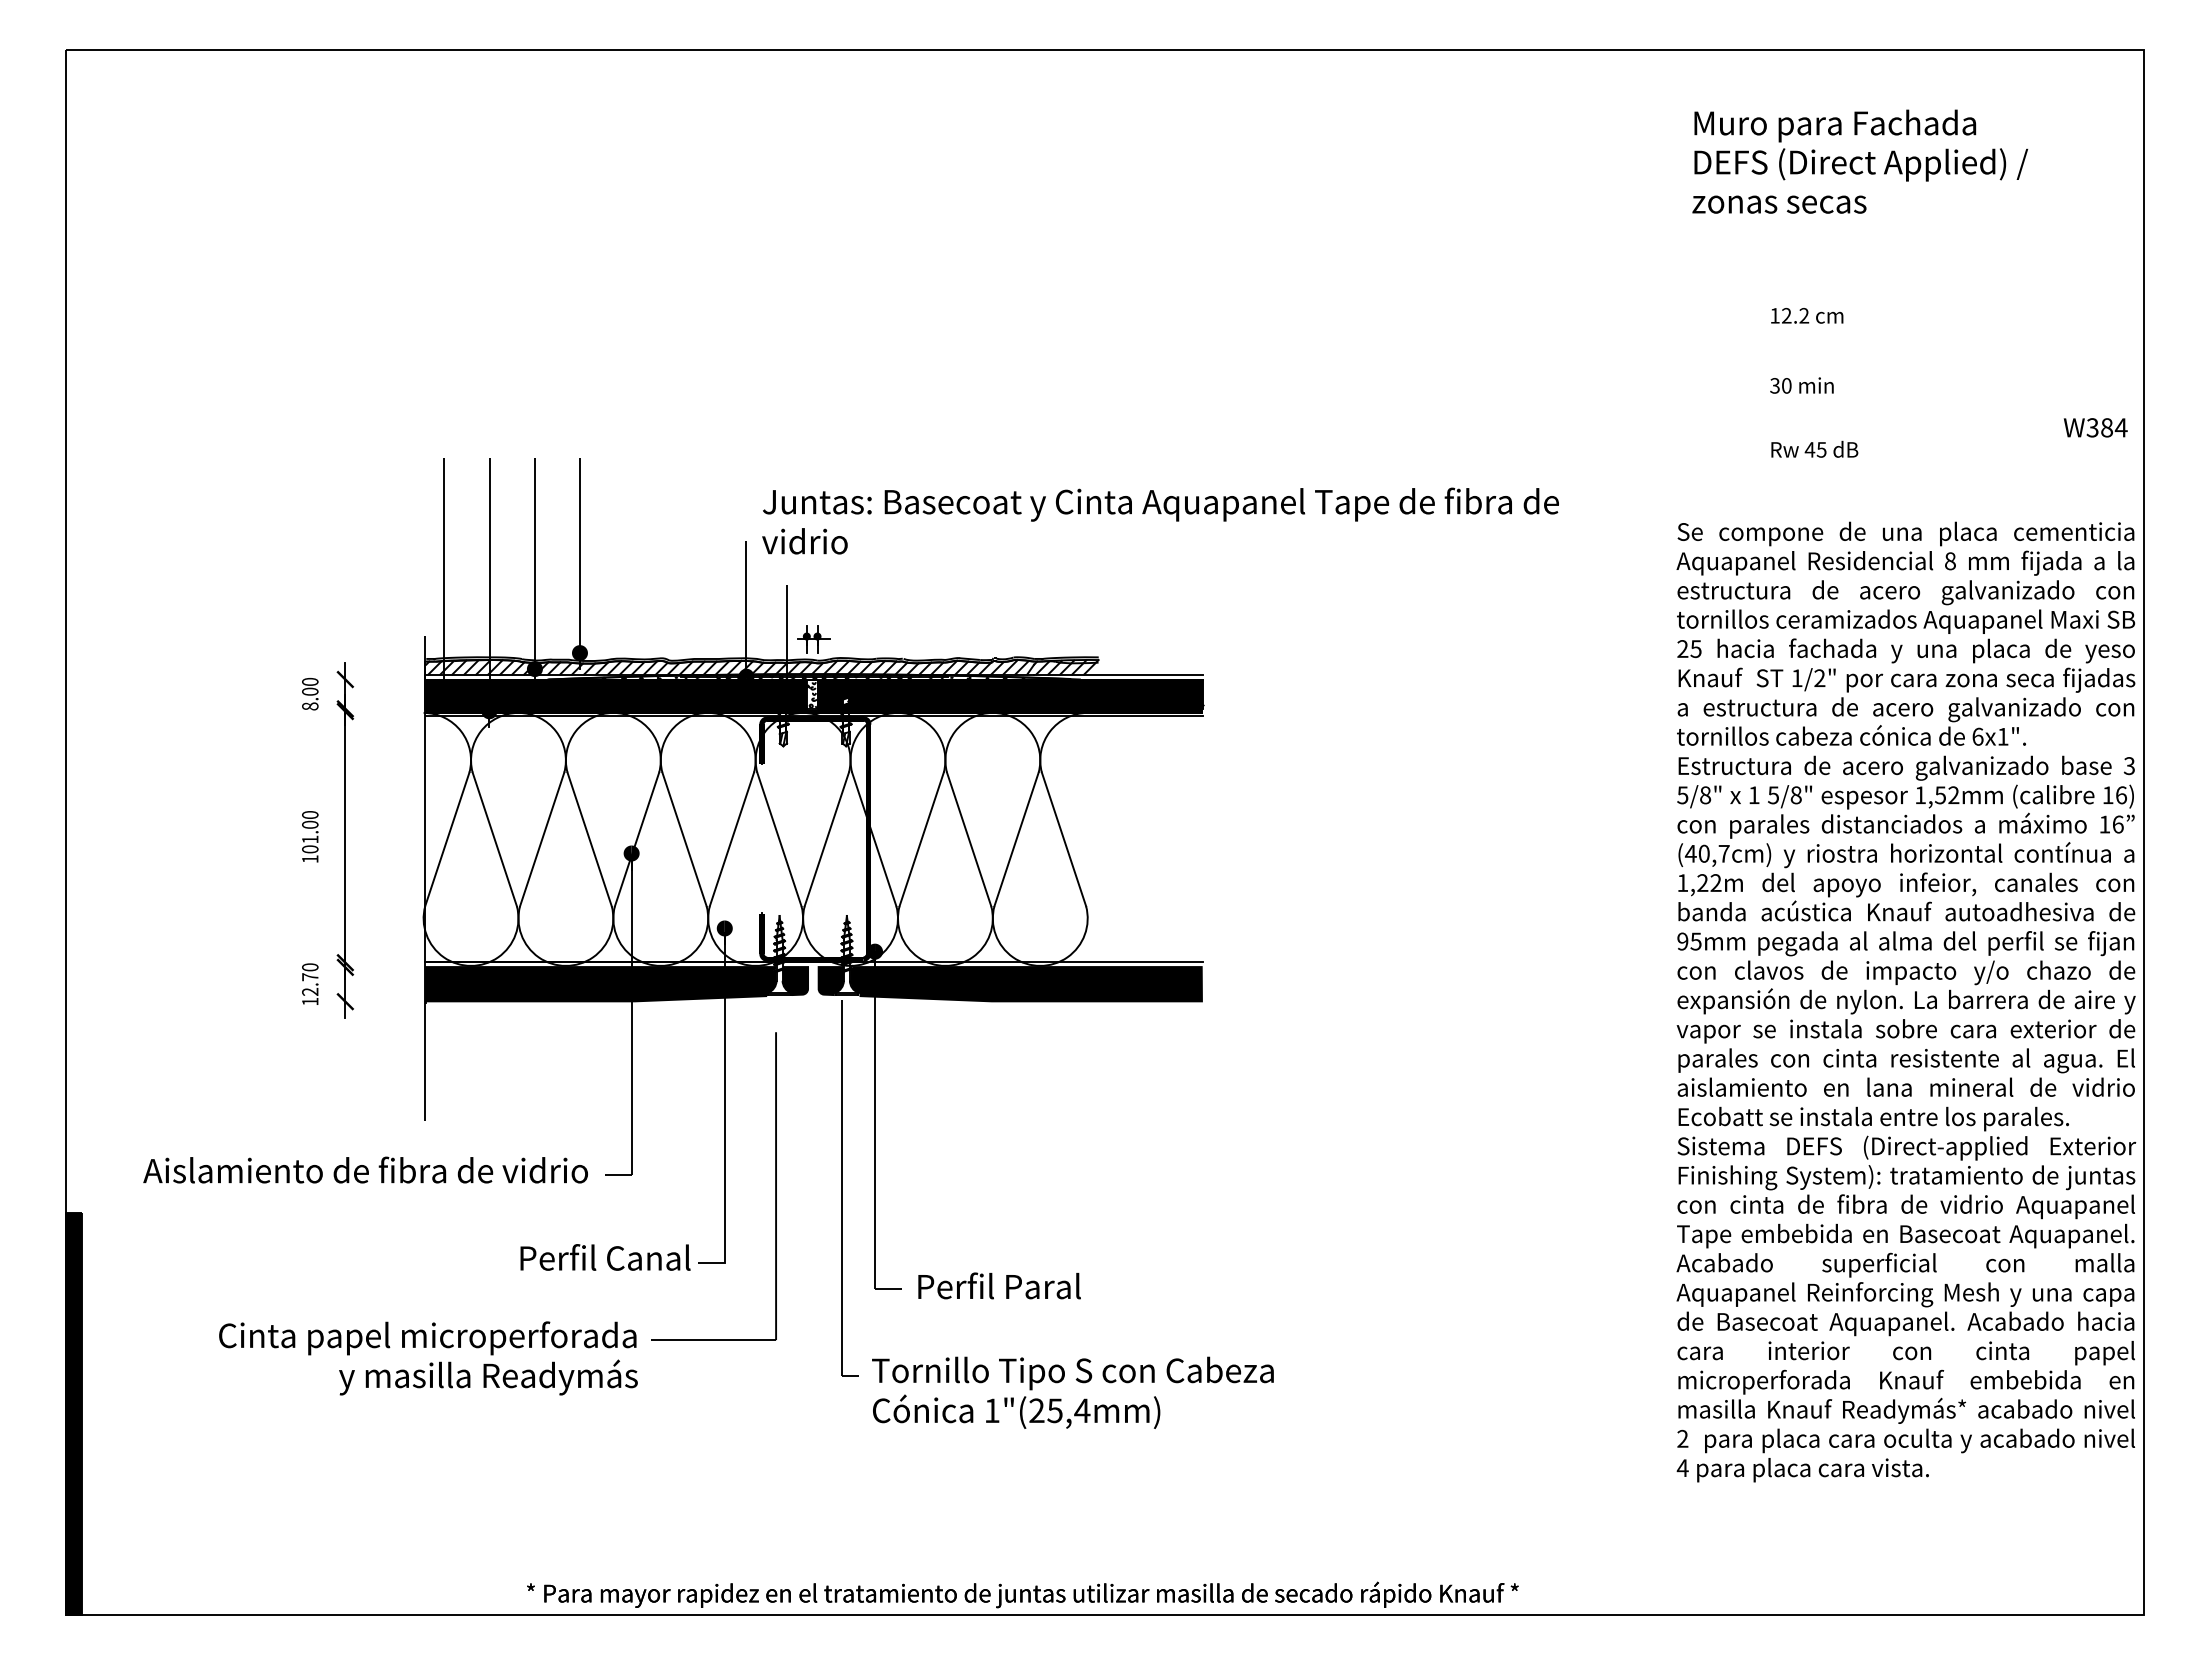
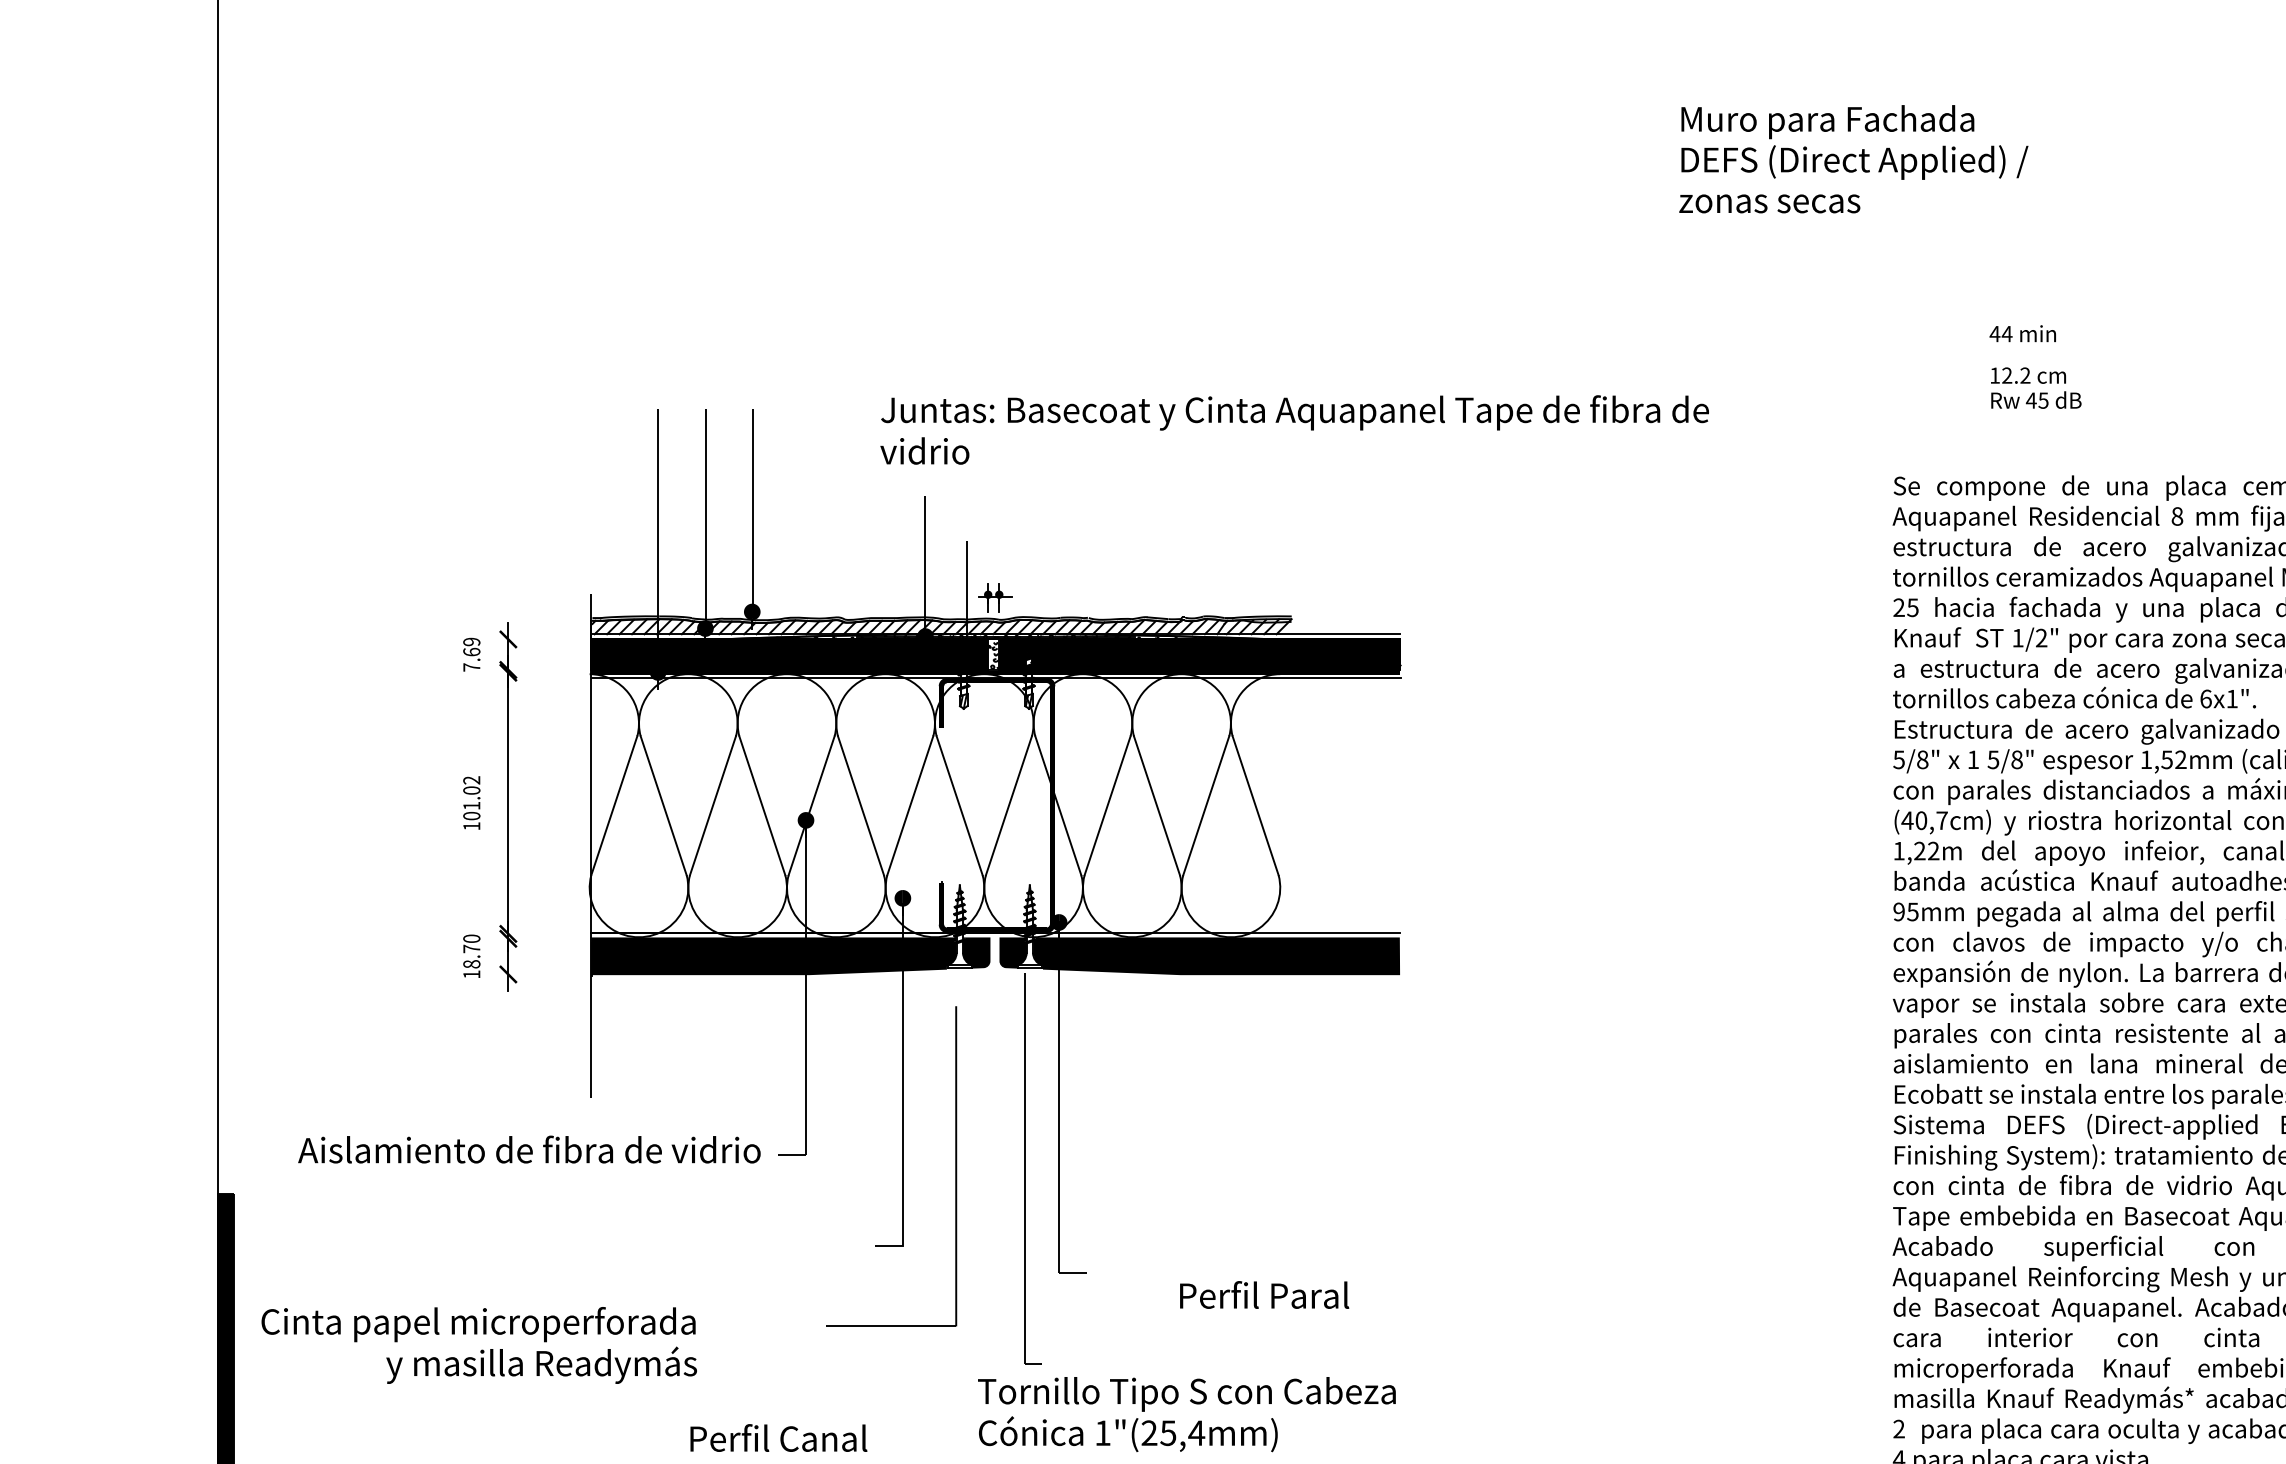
text: (1860, 161) -> (1854, 158), moved
text: (1807, 315) -> (2028, 375), moved
text: (1780, 385) -> (2000, 333), 30 -> 44
text: (1160, 520) -> (1294, 429), moved
line: (444, 575) -> (611, 531), removed
text: (310, 693) -> (472, 653), 8.00 -> 7.69
text: (310, 815) -> (472, 780), 101.00 -> 101.02
text: (310, 991) -> (472, 963), 12.70 -> 18.70
text: (605, 1257) -> (778, 1438), moved
text: (999, 1285) -> (1264, 1294), moved
text: (428, 1358) -> (479, 1345), moved
text: (1072, 1392) -> (1186, 1414), moved

